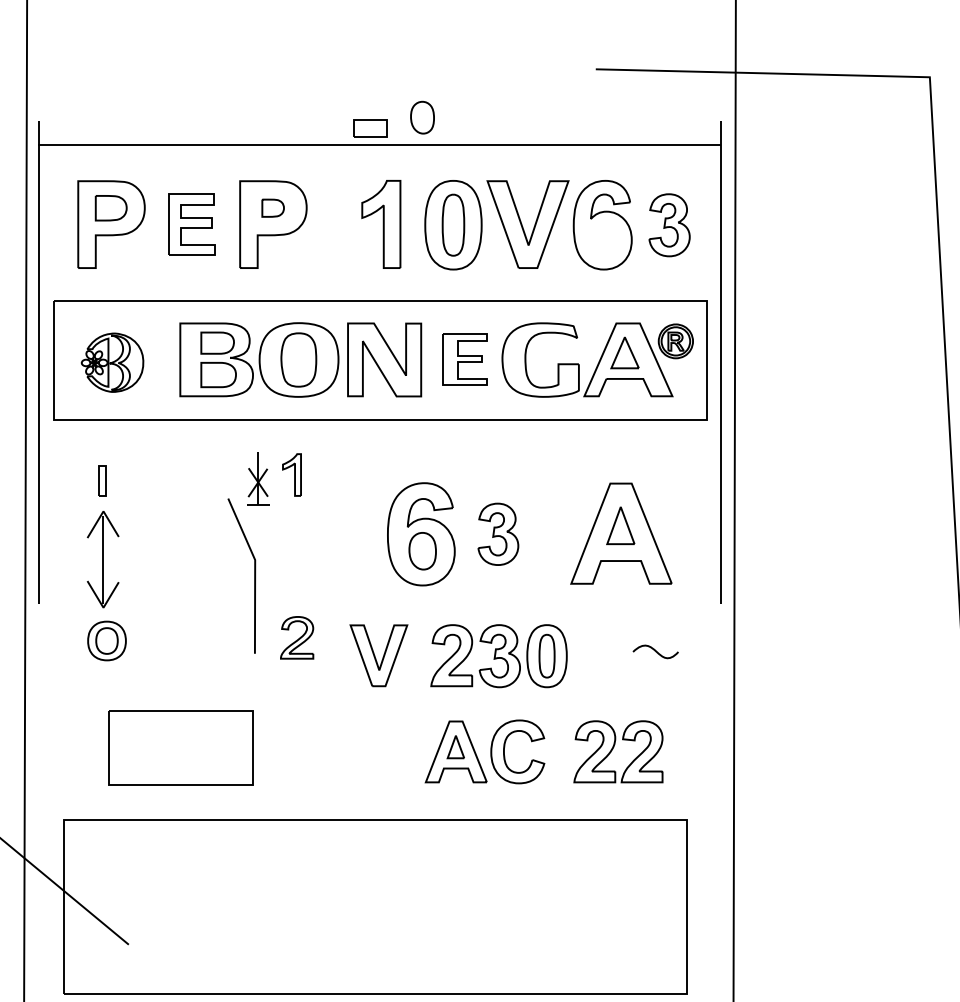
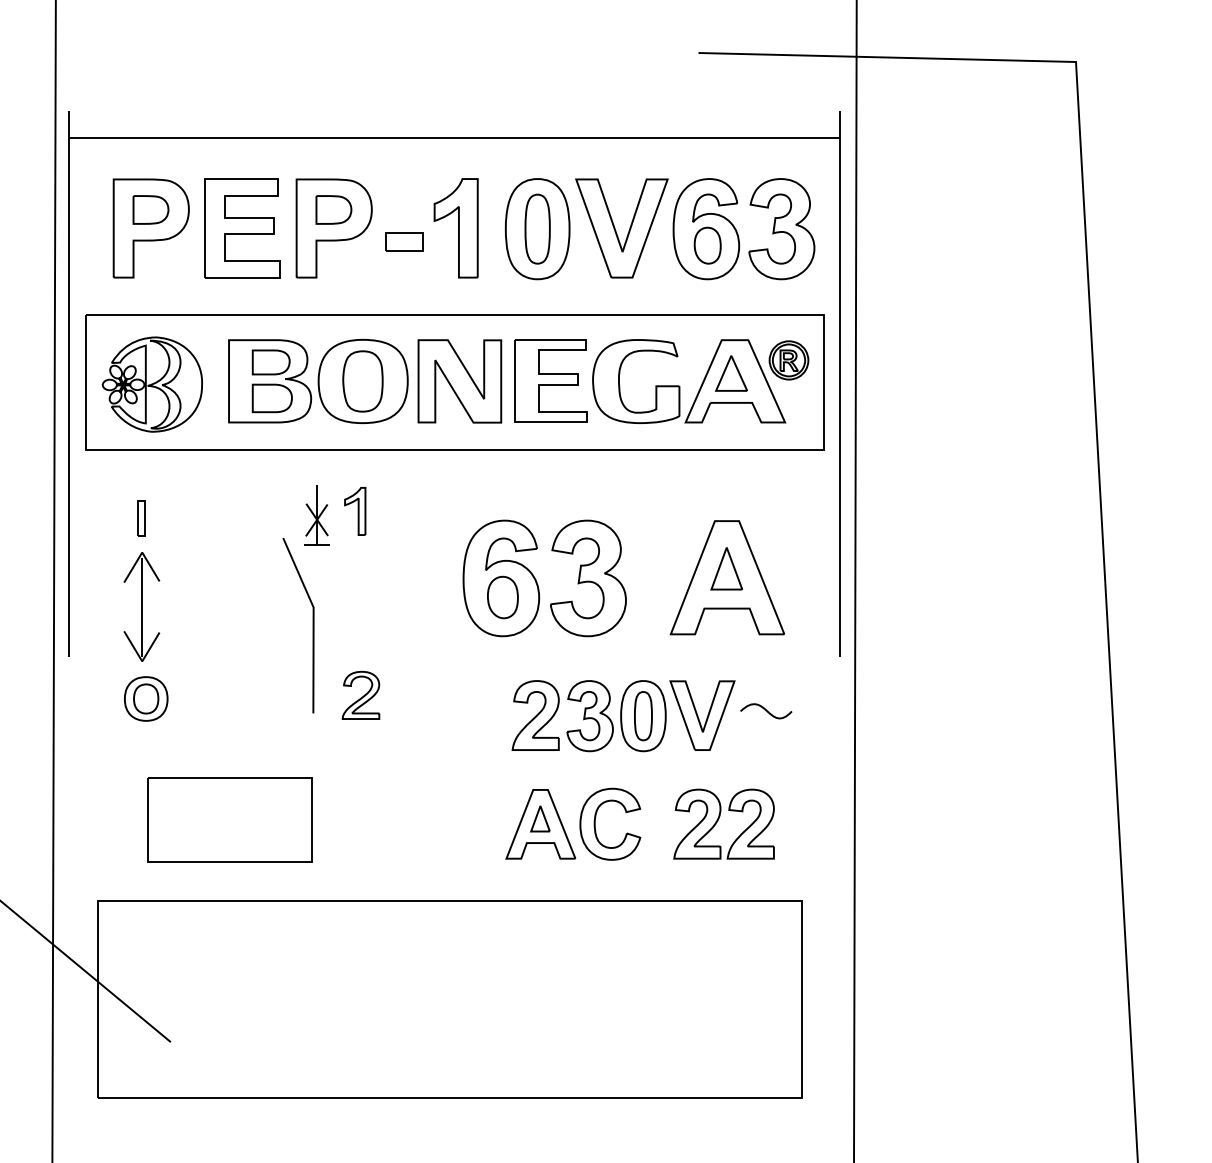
part: (422, 117) -> (707, 245), moved
part: (371, 128) -> (404, 241), moved
part: (272, 207) -> (333, 209), size x1.43
part: (192, 224) -> (242, 228), size x1.43
part: (669, 225) -> (781, 229), size x1.43
part: (464, 359) -> (550, 380), size x1.43
part: (112, 362) -> (152, 384), size x1.43
part: (498, 534) -> (588, 578), size x1.67
part: (378, 655) -> (702, 715), moved

